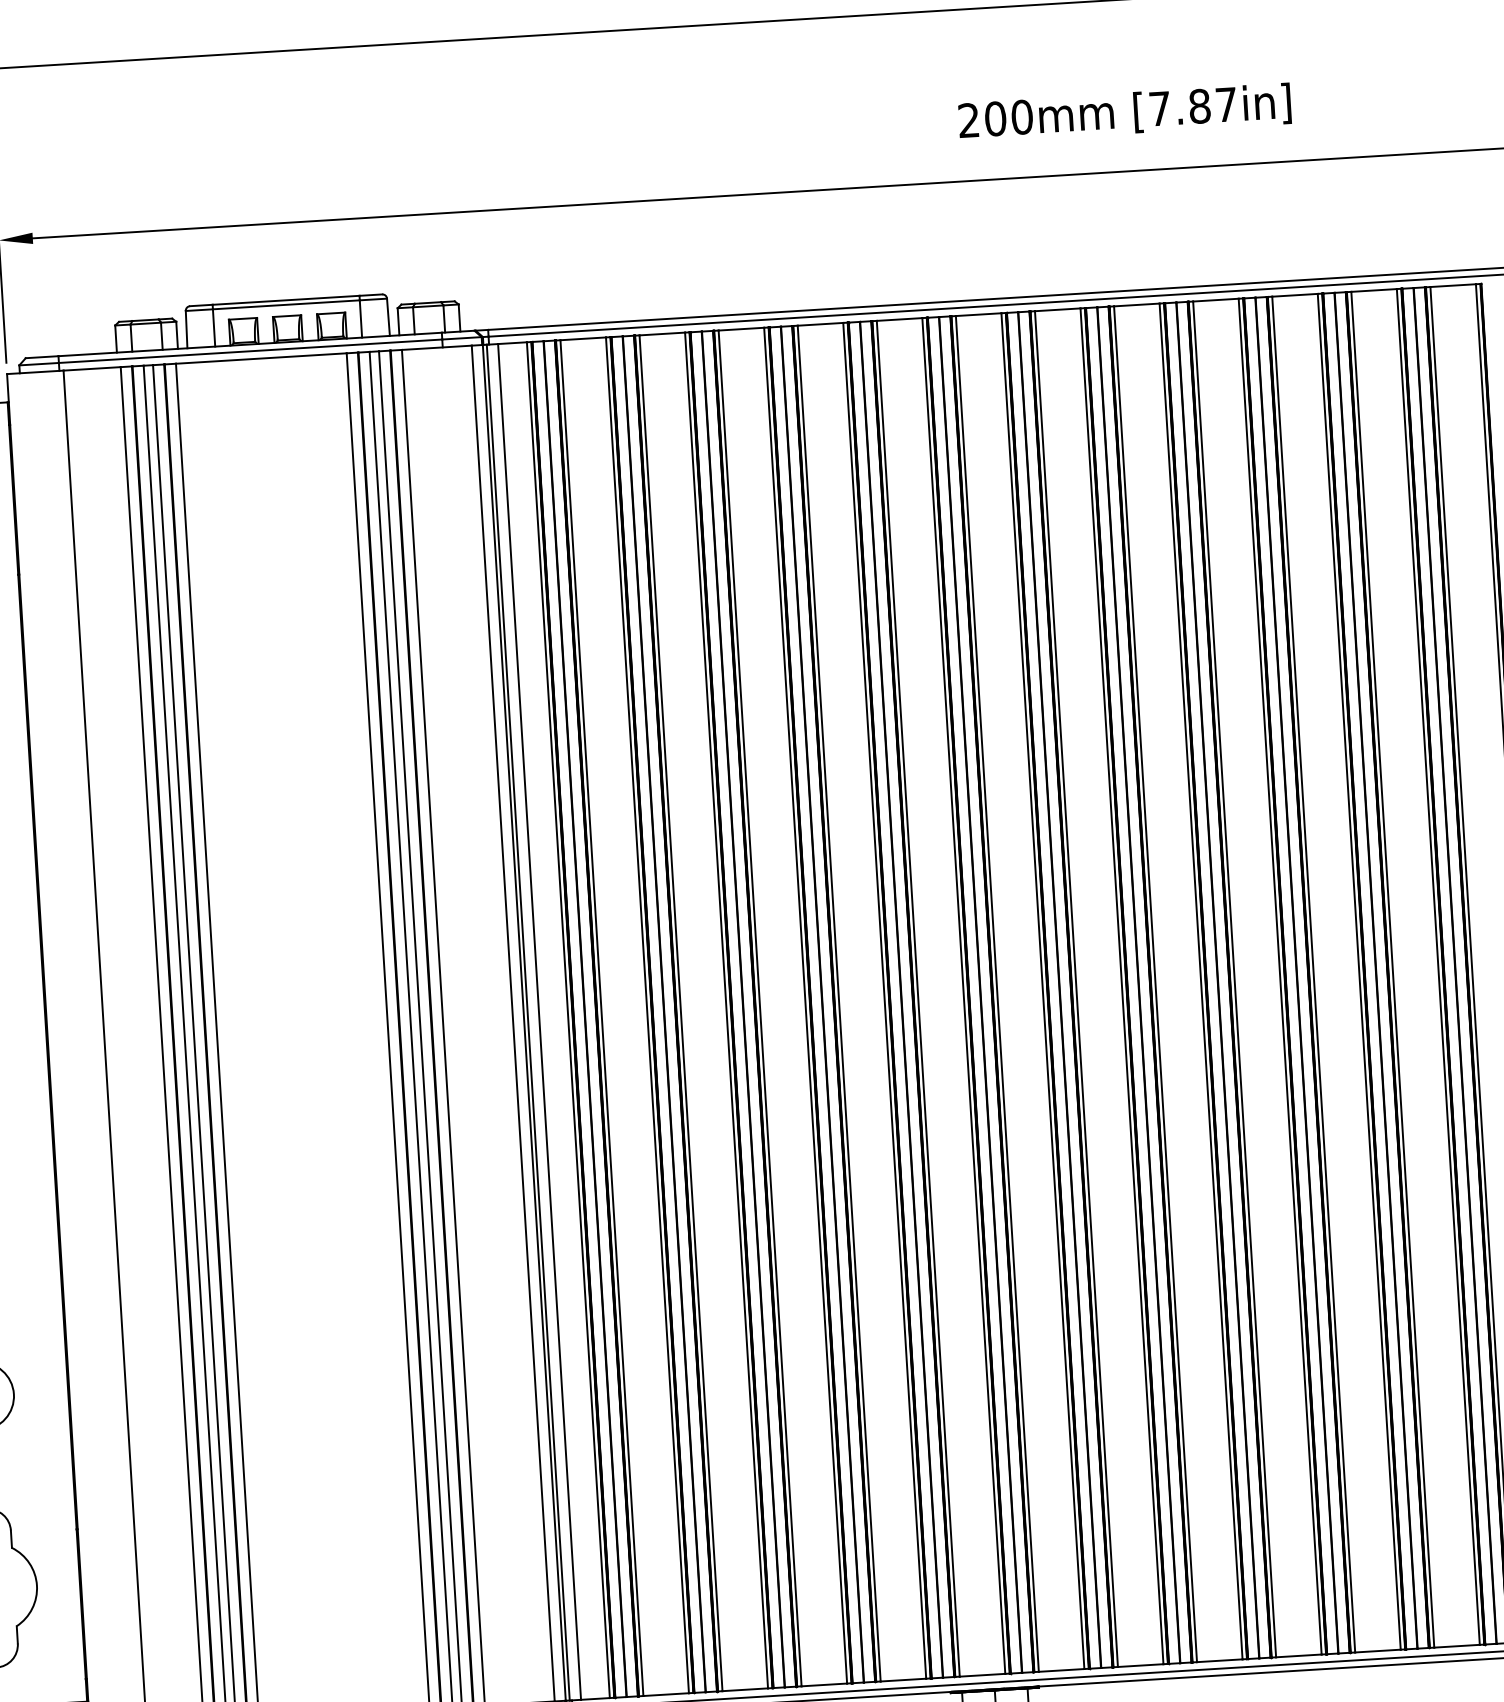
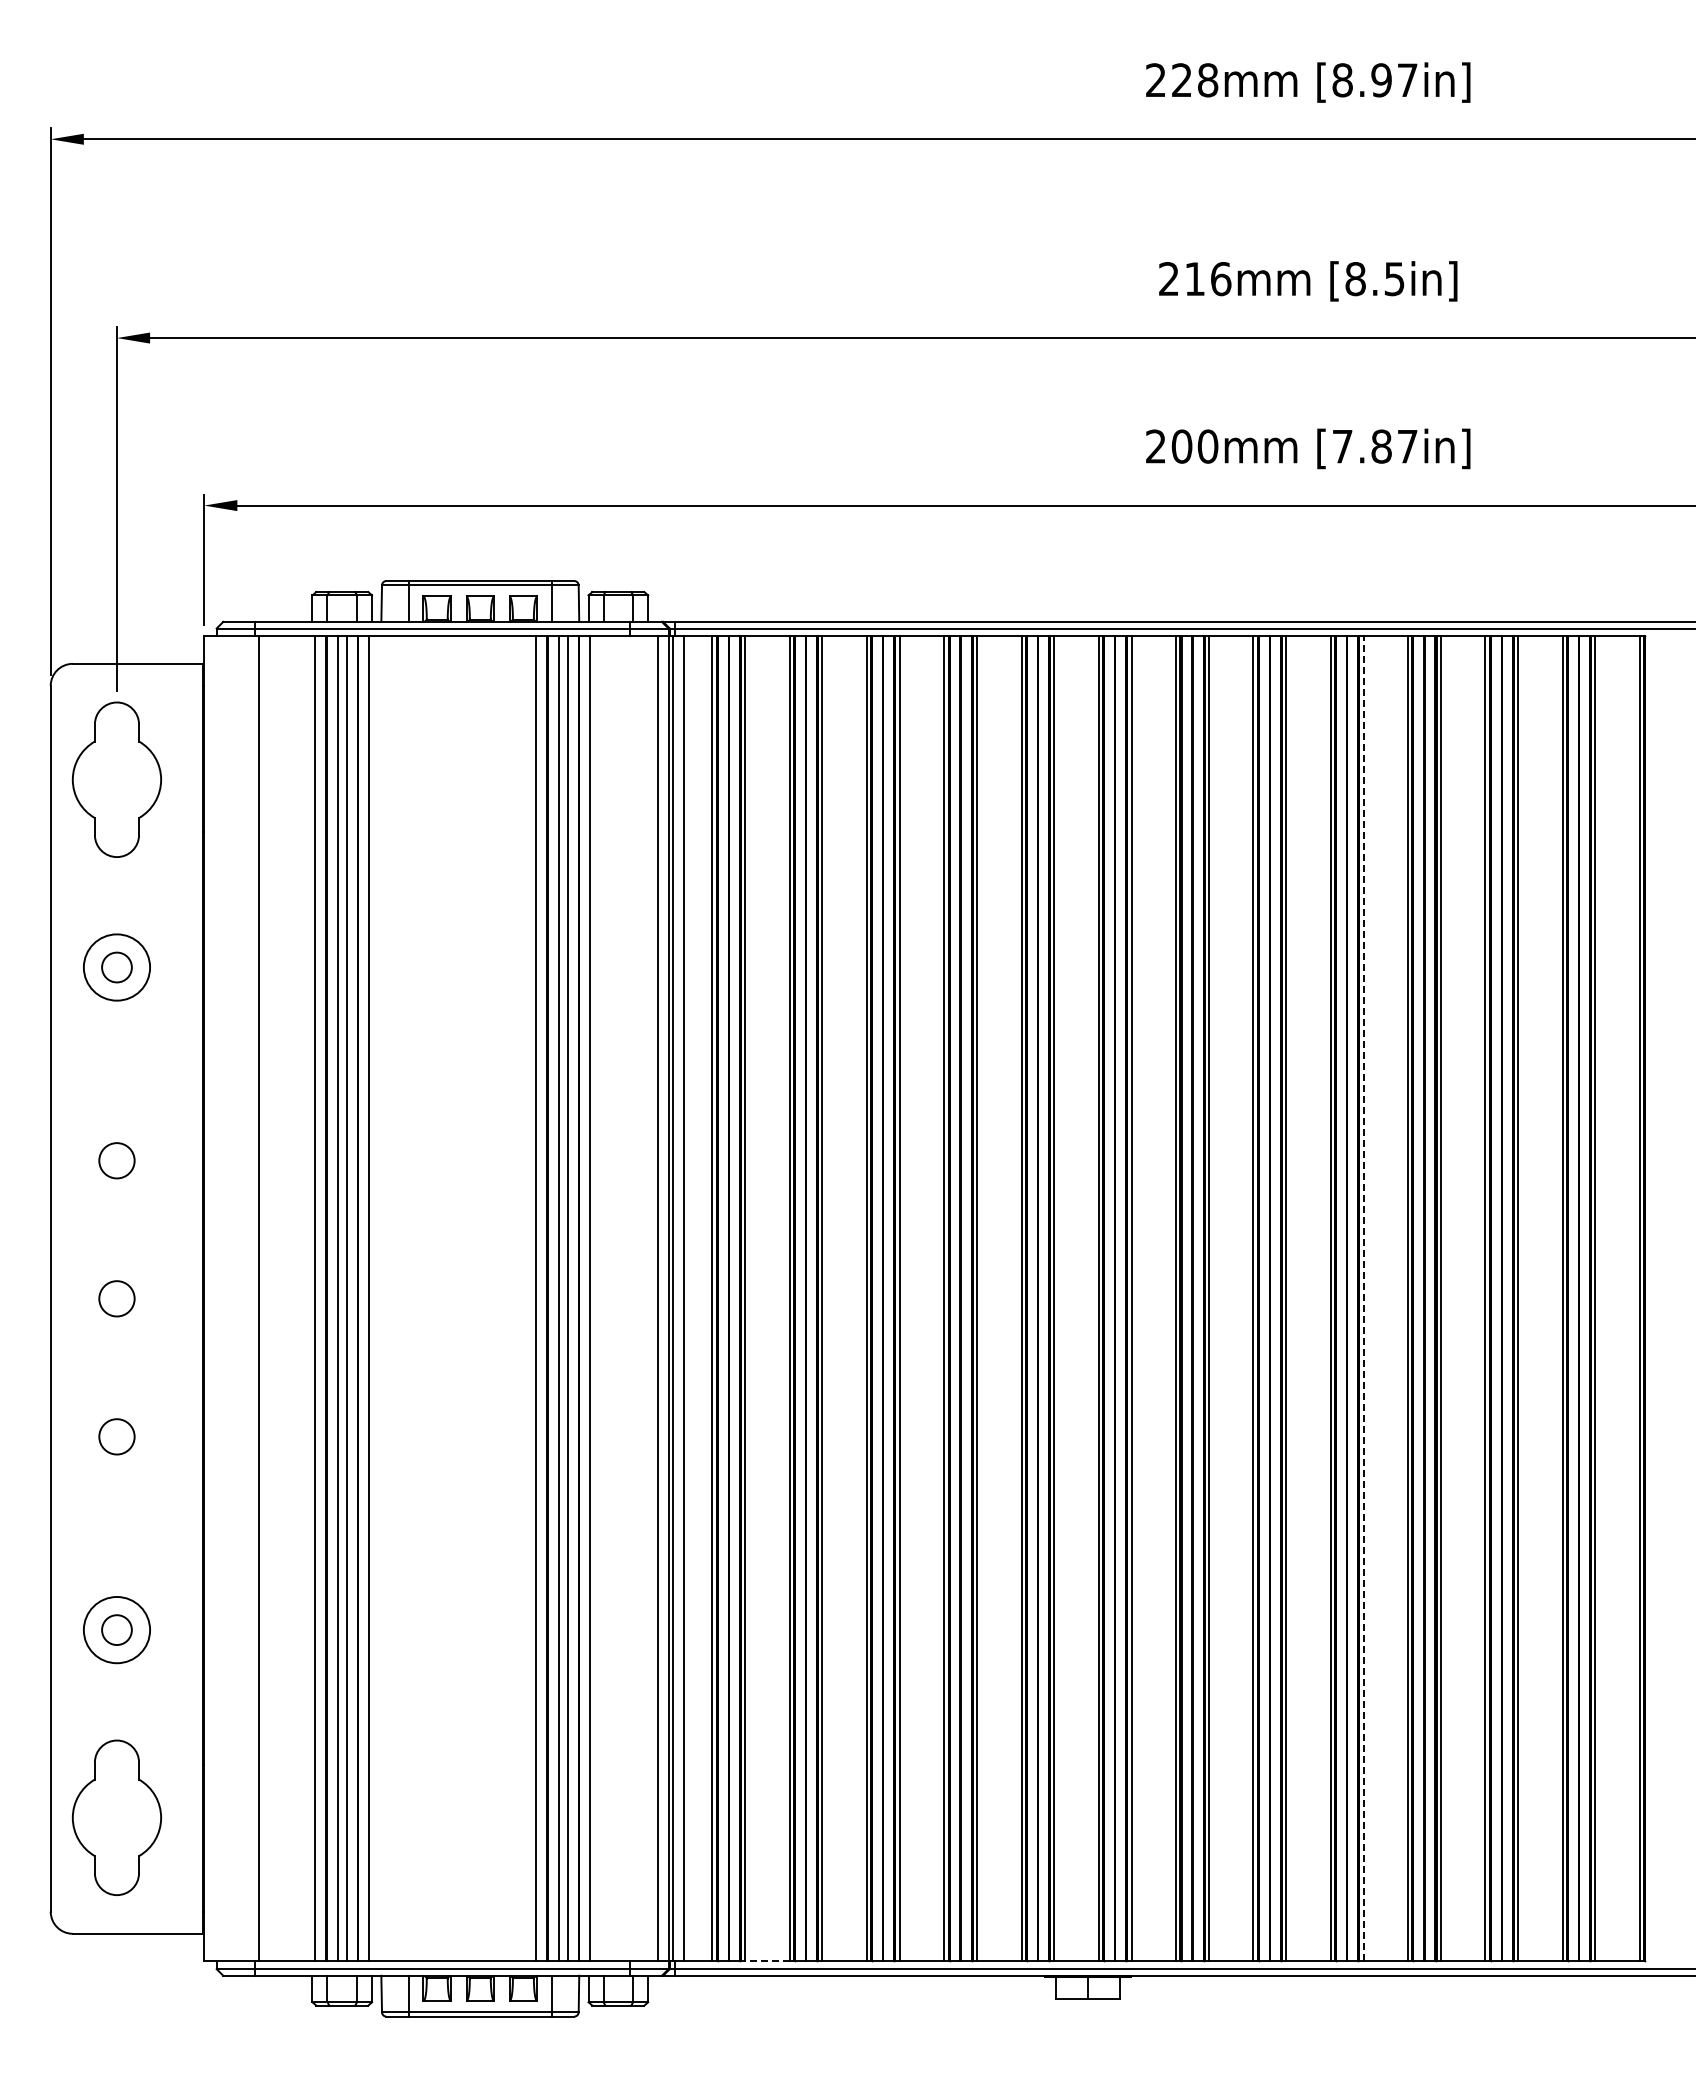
line: (1234, 979) -> (1363, 1298), solid -> dashed
line: (665, 1694) -> (766, 1961), solid -> dashed

